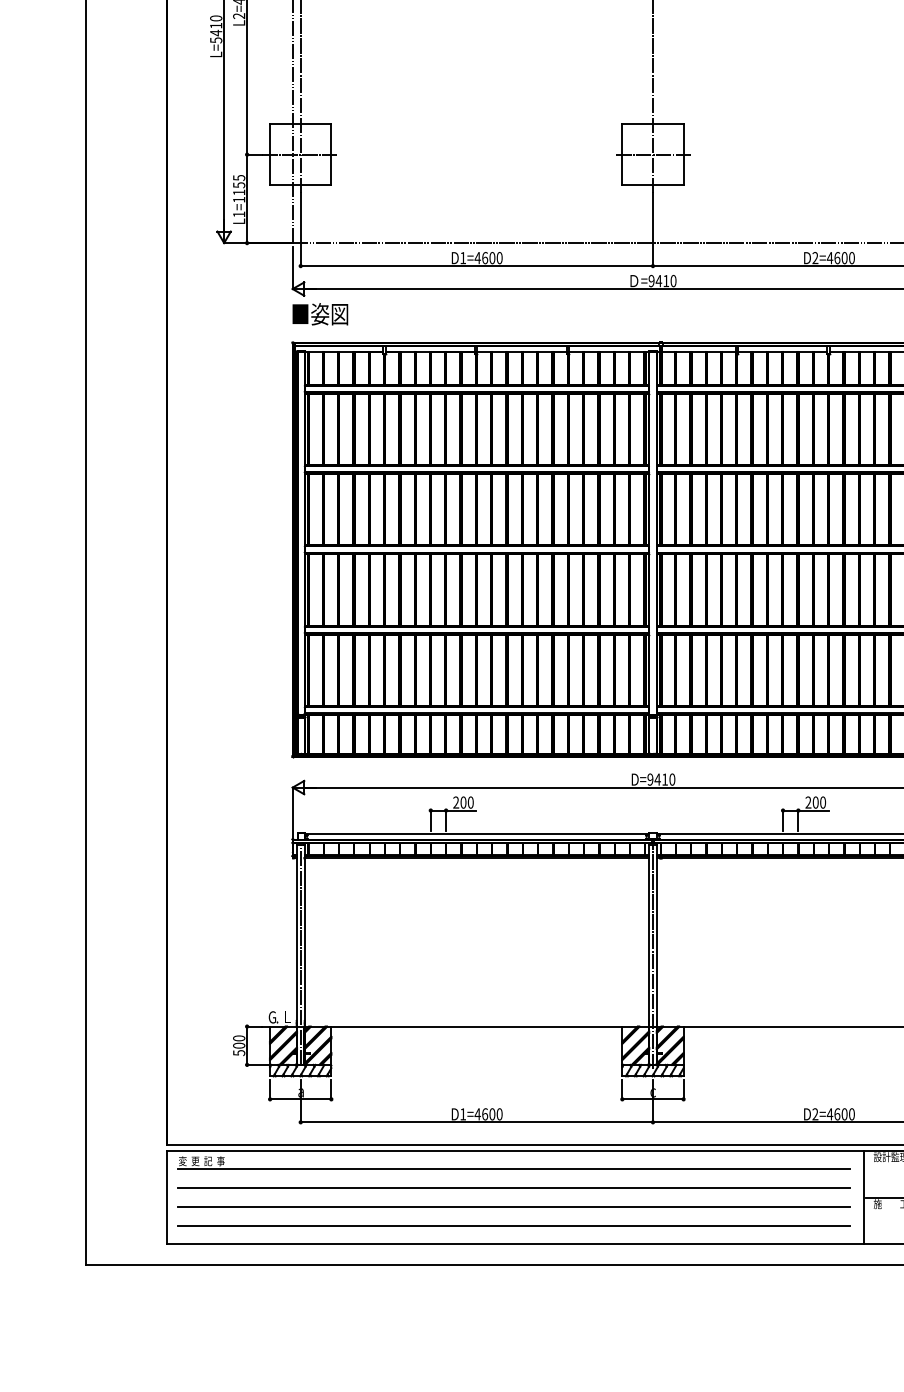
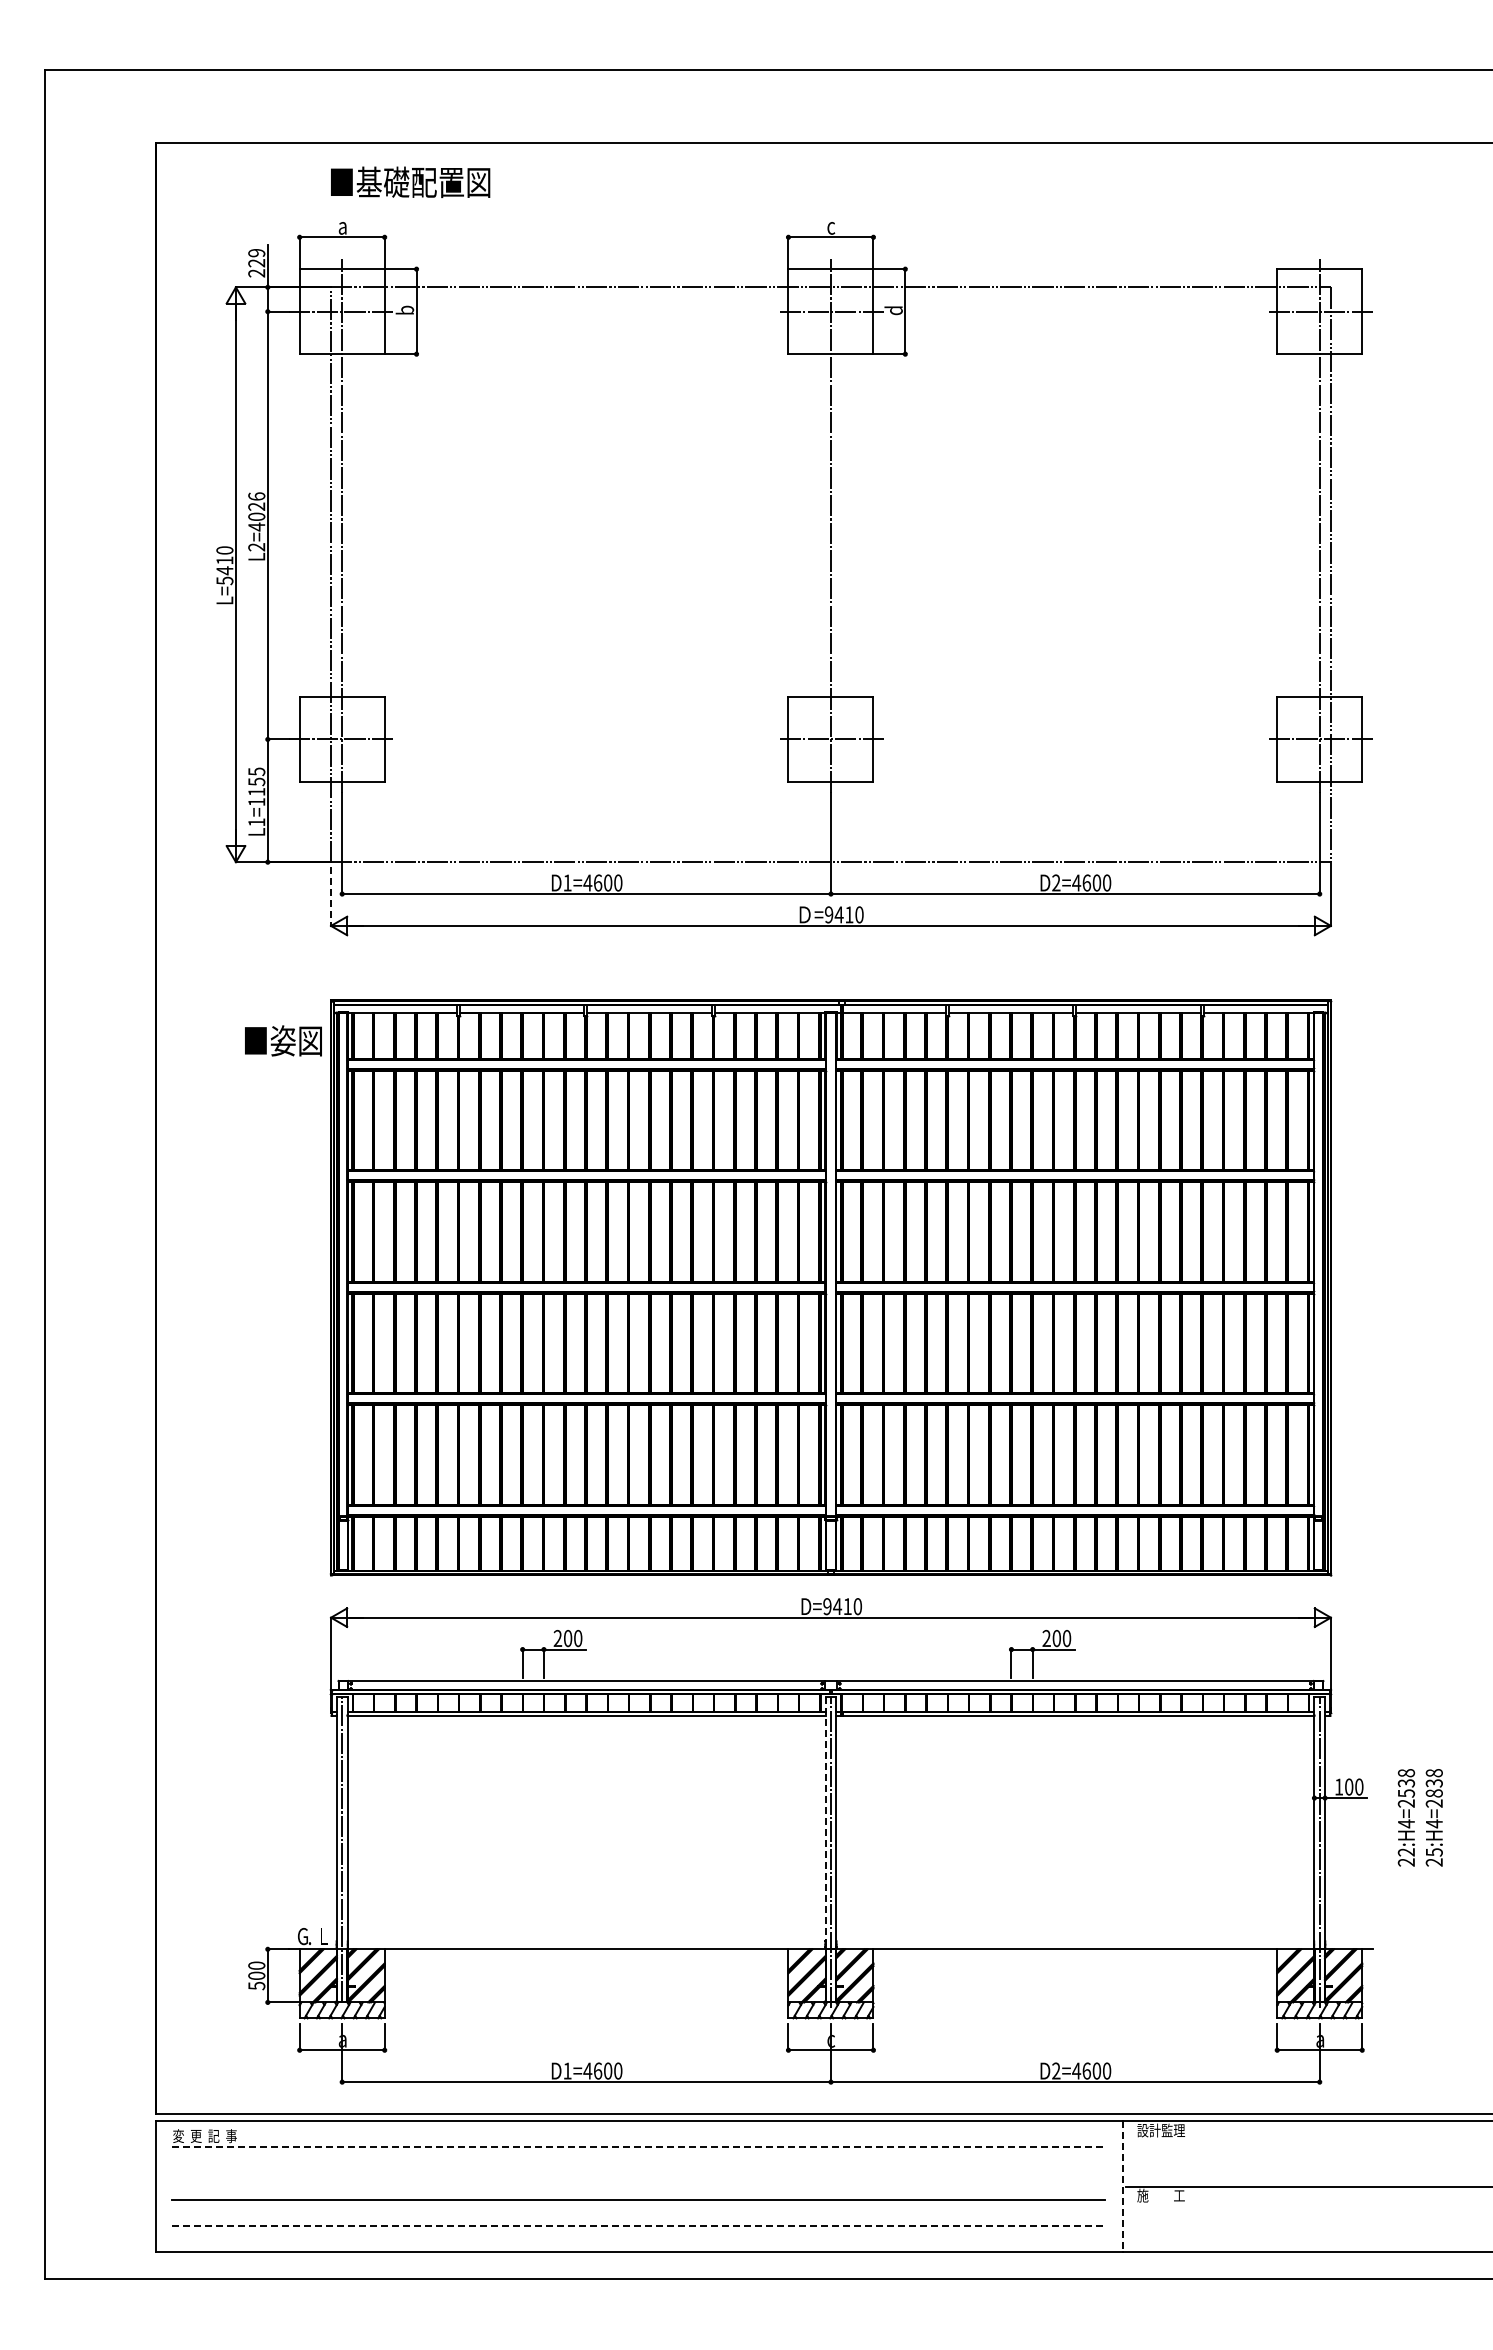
line: (293, 268) -> (331, 897), solid -> dashed
text: (320, 313) -> (283, 1040), moved
line: (649, 935) -> (825, 1823), solid -> dashed
line: (514, 1169) -> (638, 2147), solid -> dashed
line: (514, 1188) -> (638, 2173), removed
line: (863, 1198) -> (1123, 2187), solid -> dashed
line: (514, 1225) -> (638, 2225), solid -> dashed

